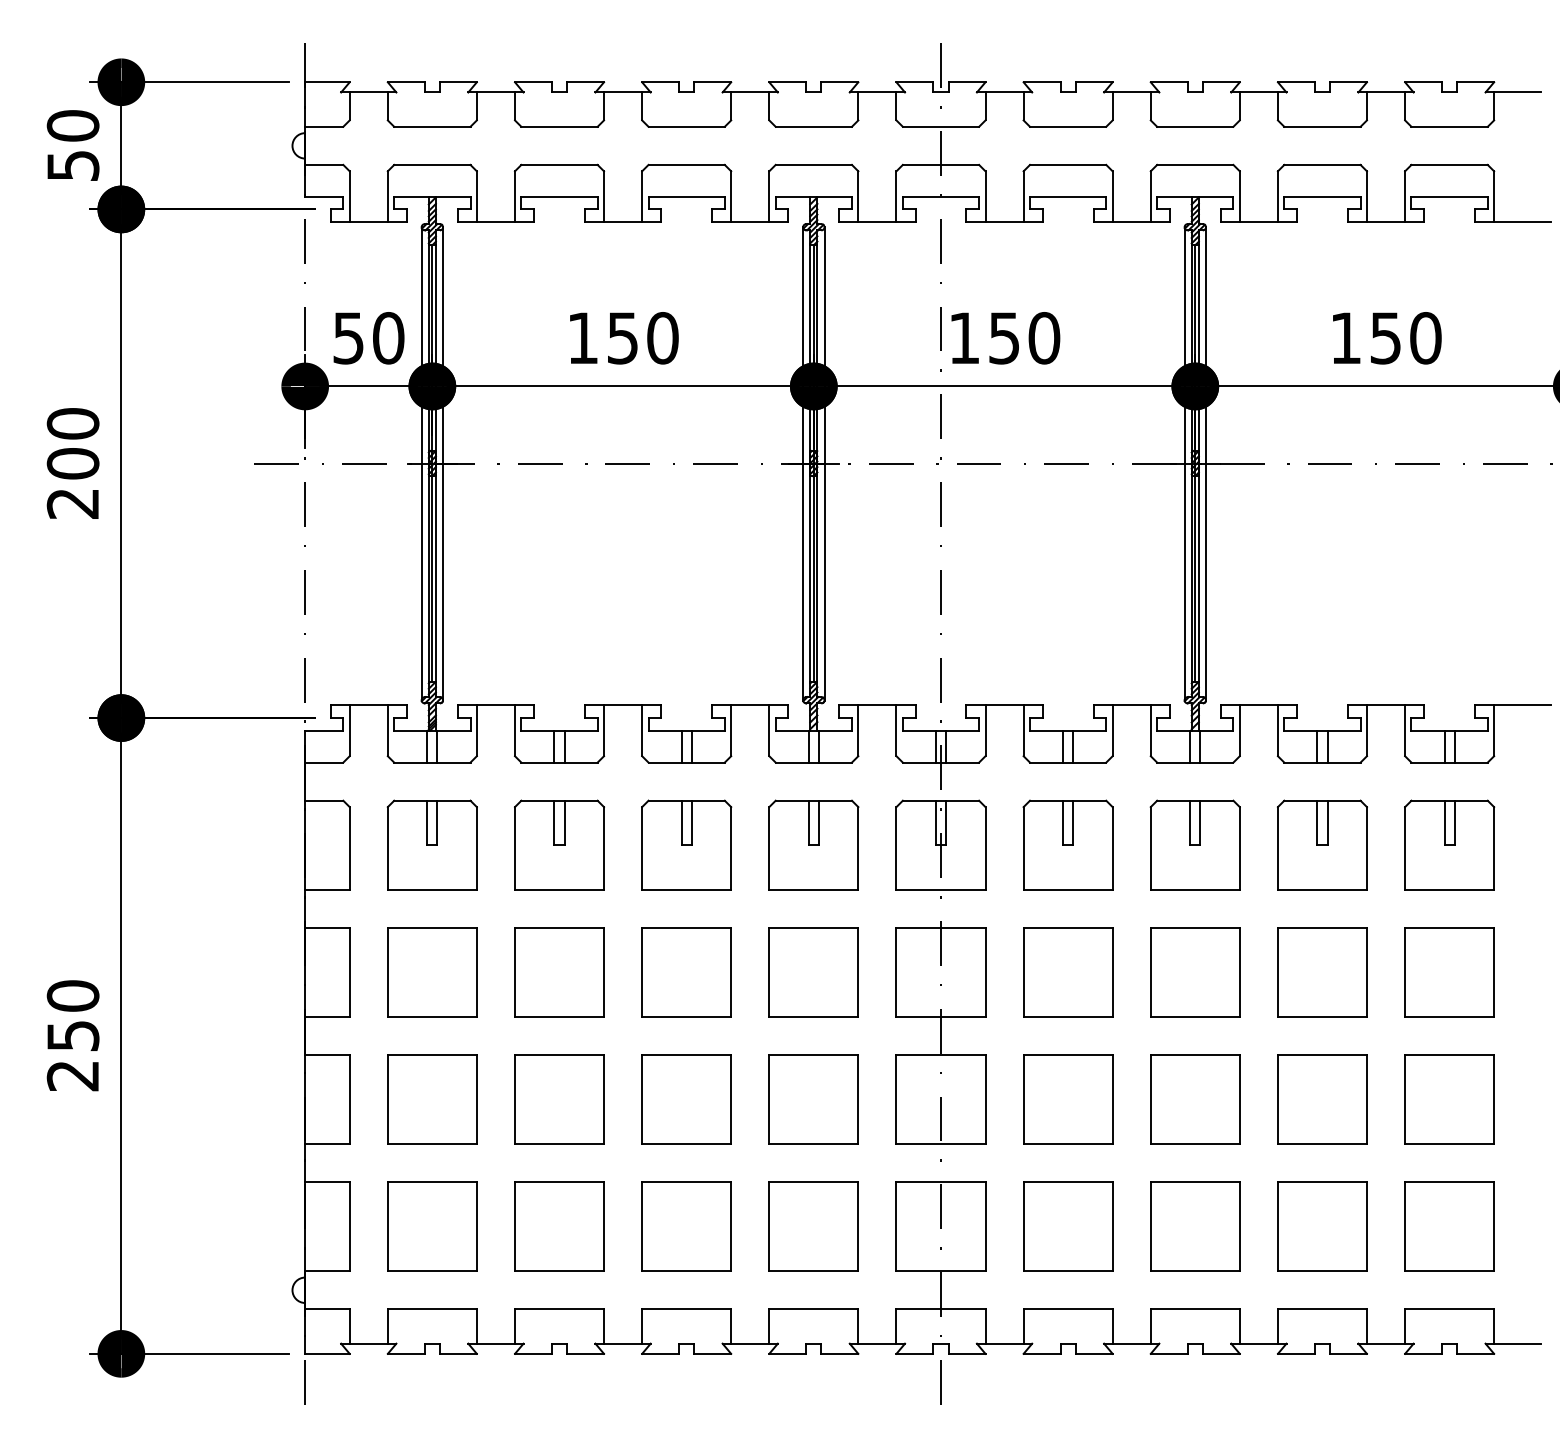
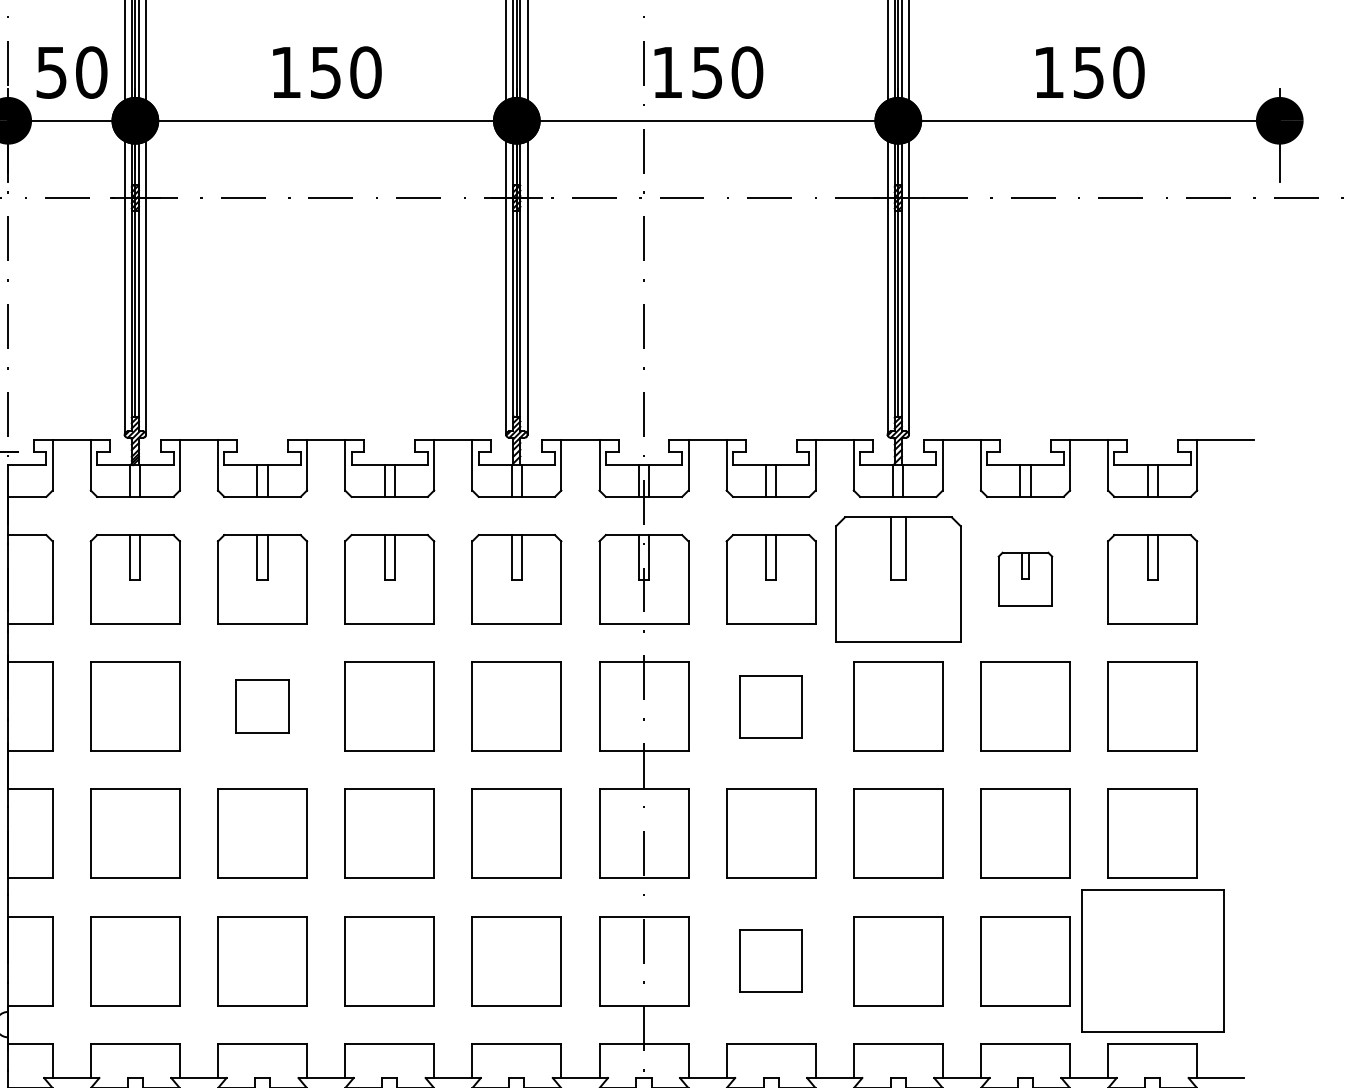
part: (1194, 844) -> (897, 578), size x1.4
part: (1322, 844) -> (1025, 578), size x0.6
part: (559, 972) -> (262, 706), size x0.6
part: (1068, 972) -> (771, 706), size x0.7
part: (1068, 1226) -> (771, 960), size x0.7
part: (1449, 1226) -> (1152, 960), size x1.6

